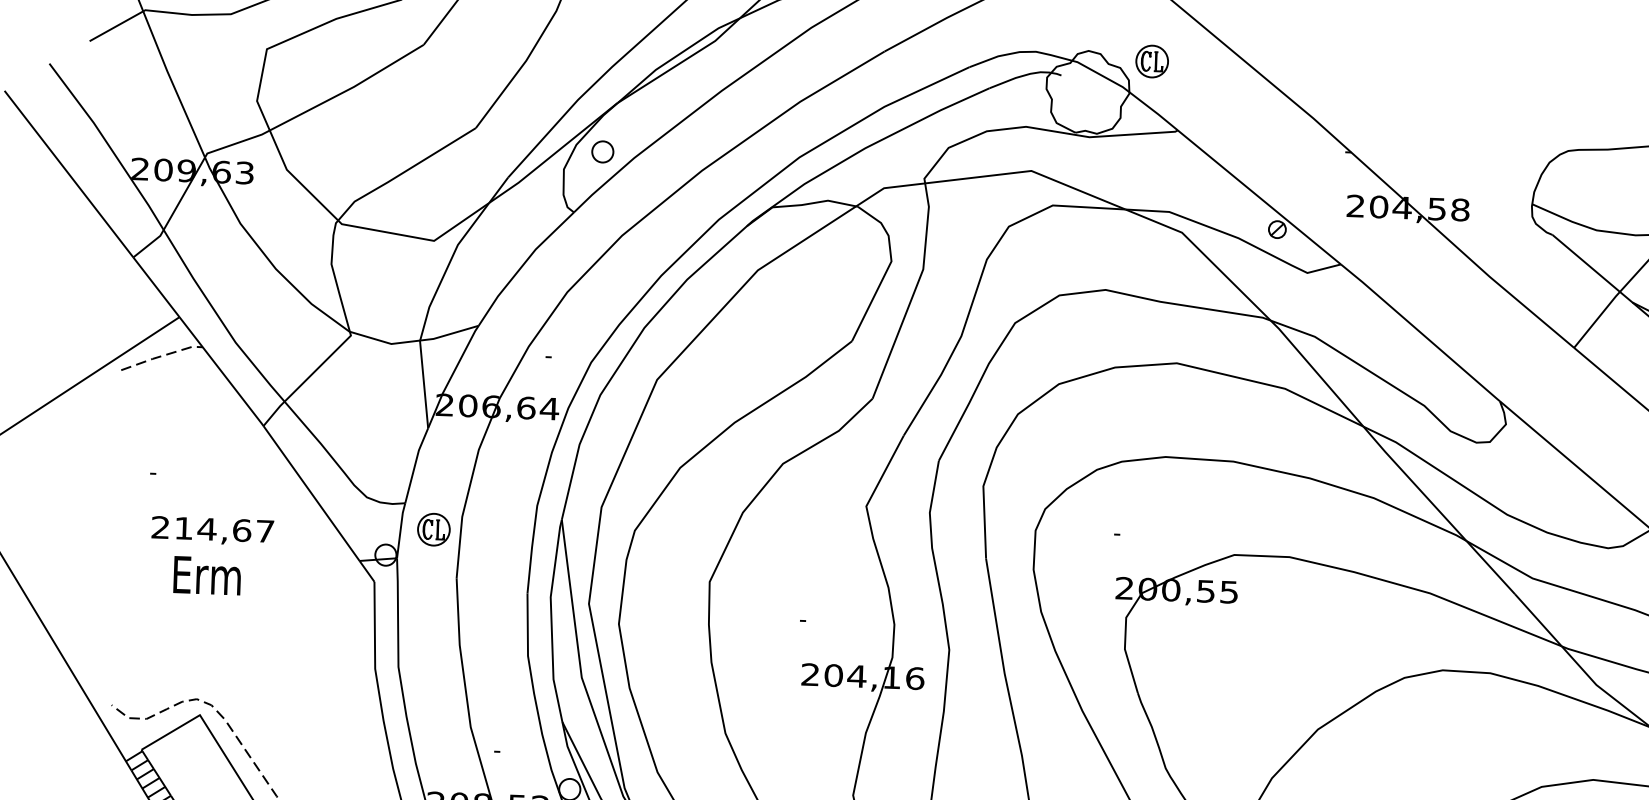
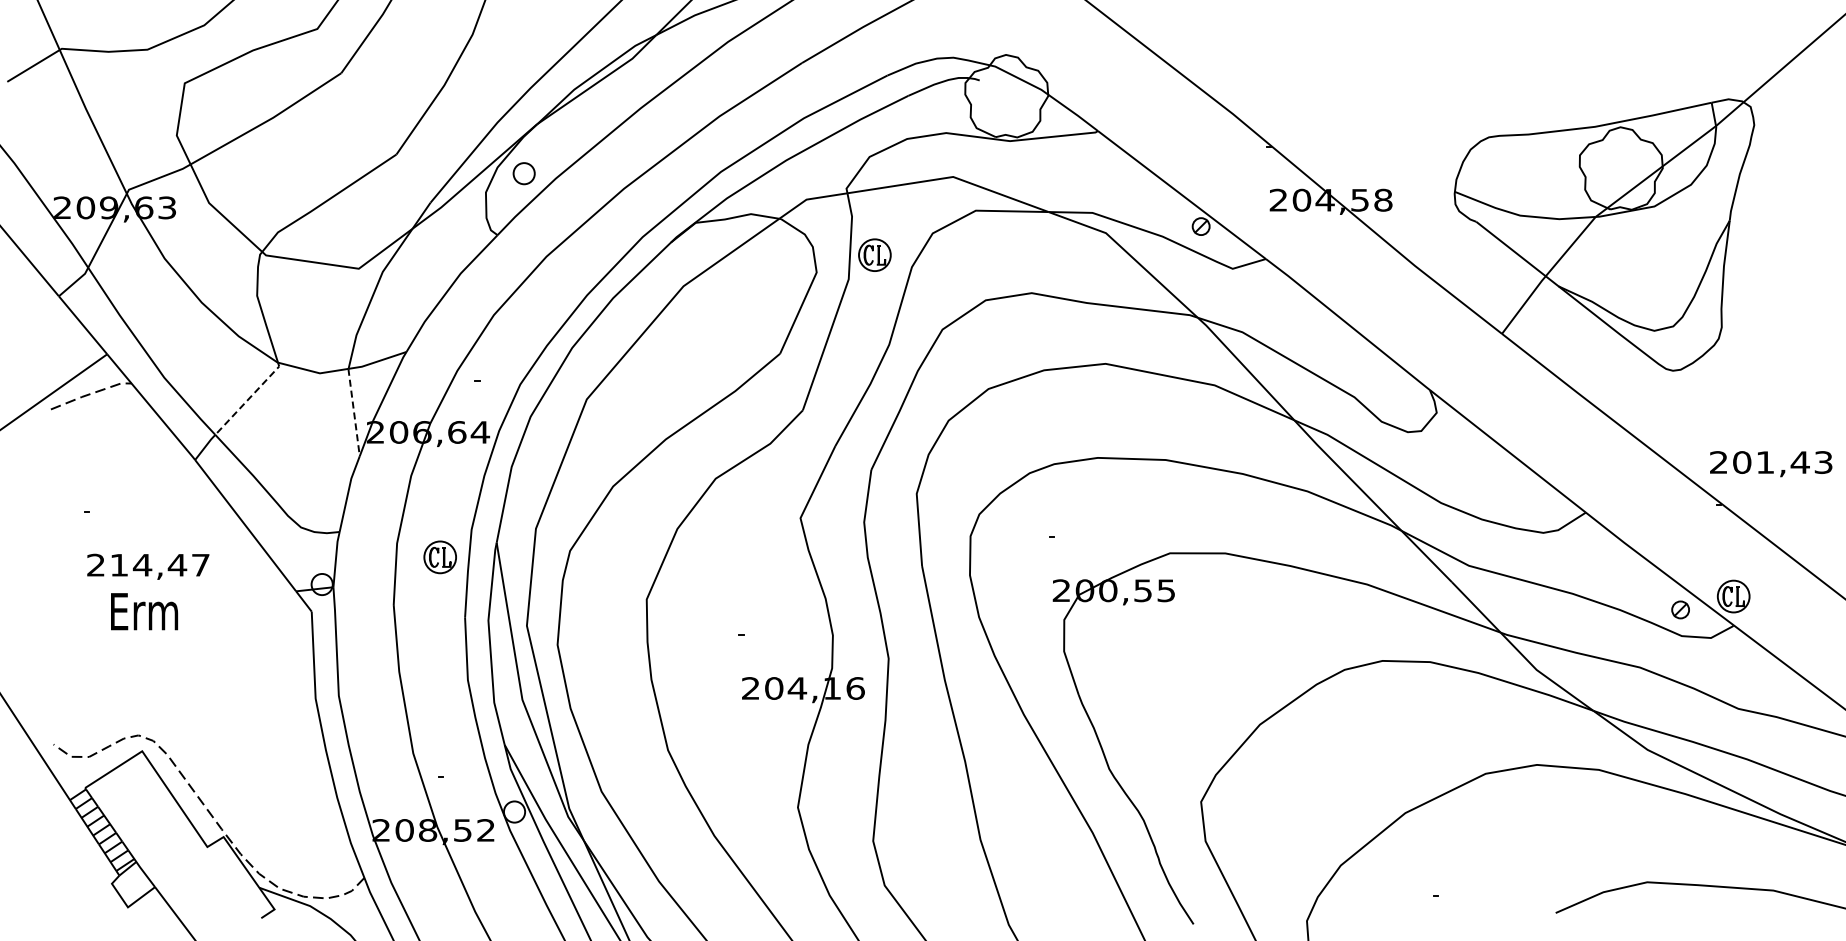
part: (1151, 60) -> (874, 254), moved
line: (320, 366) -> (249, 398), solid -> dashed
line: (424, 383) -> (354, 411), solid -> dashed
text: (242, 529) -> (177, 564), 214,67 -> 214,47
part: (433, 529) -> (439, 557), moved

